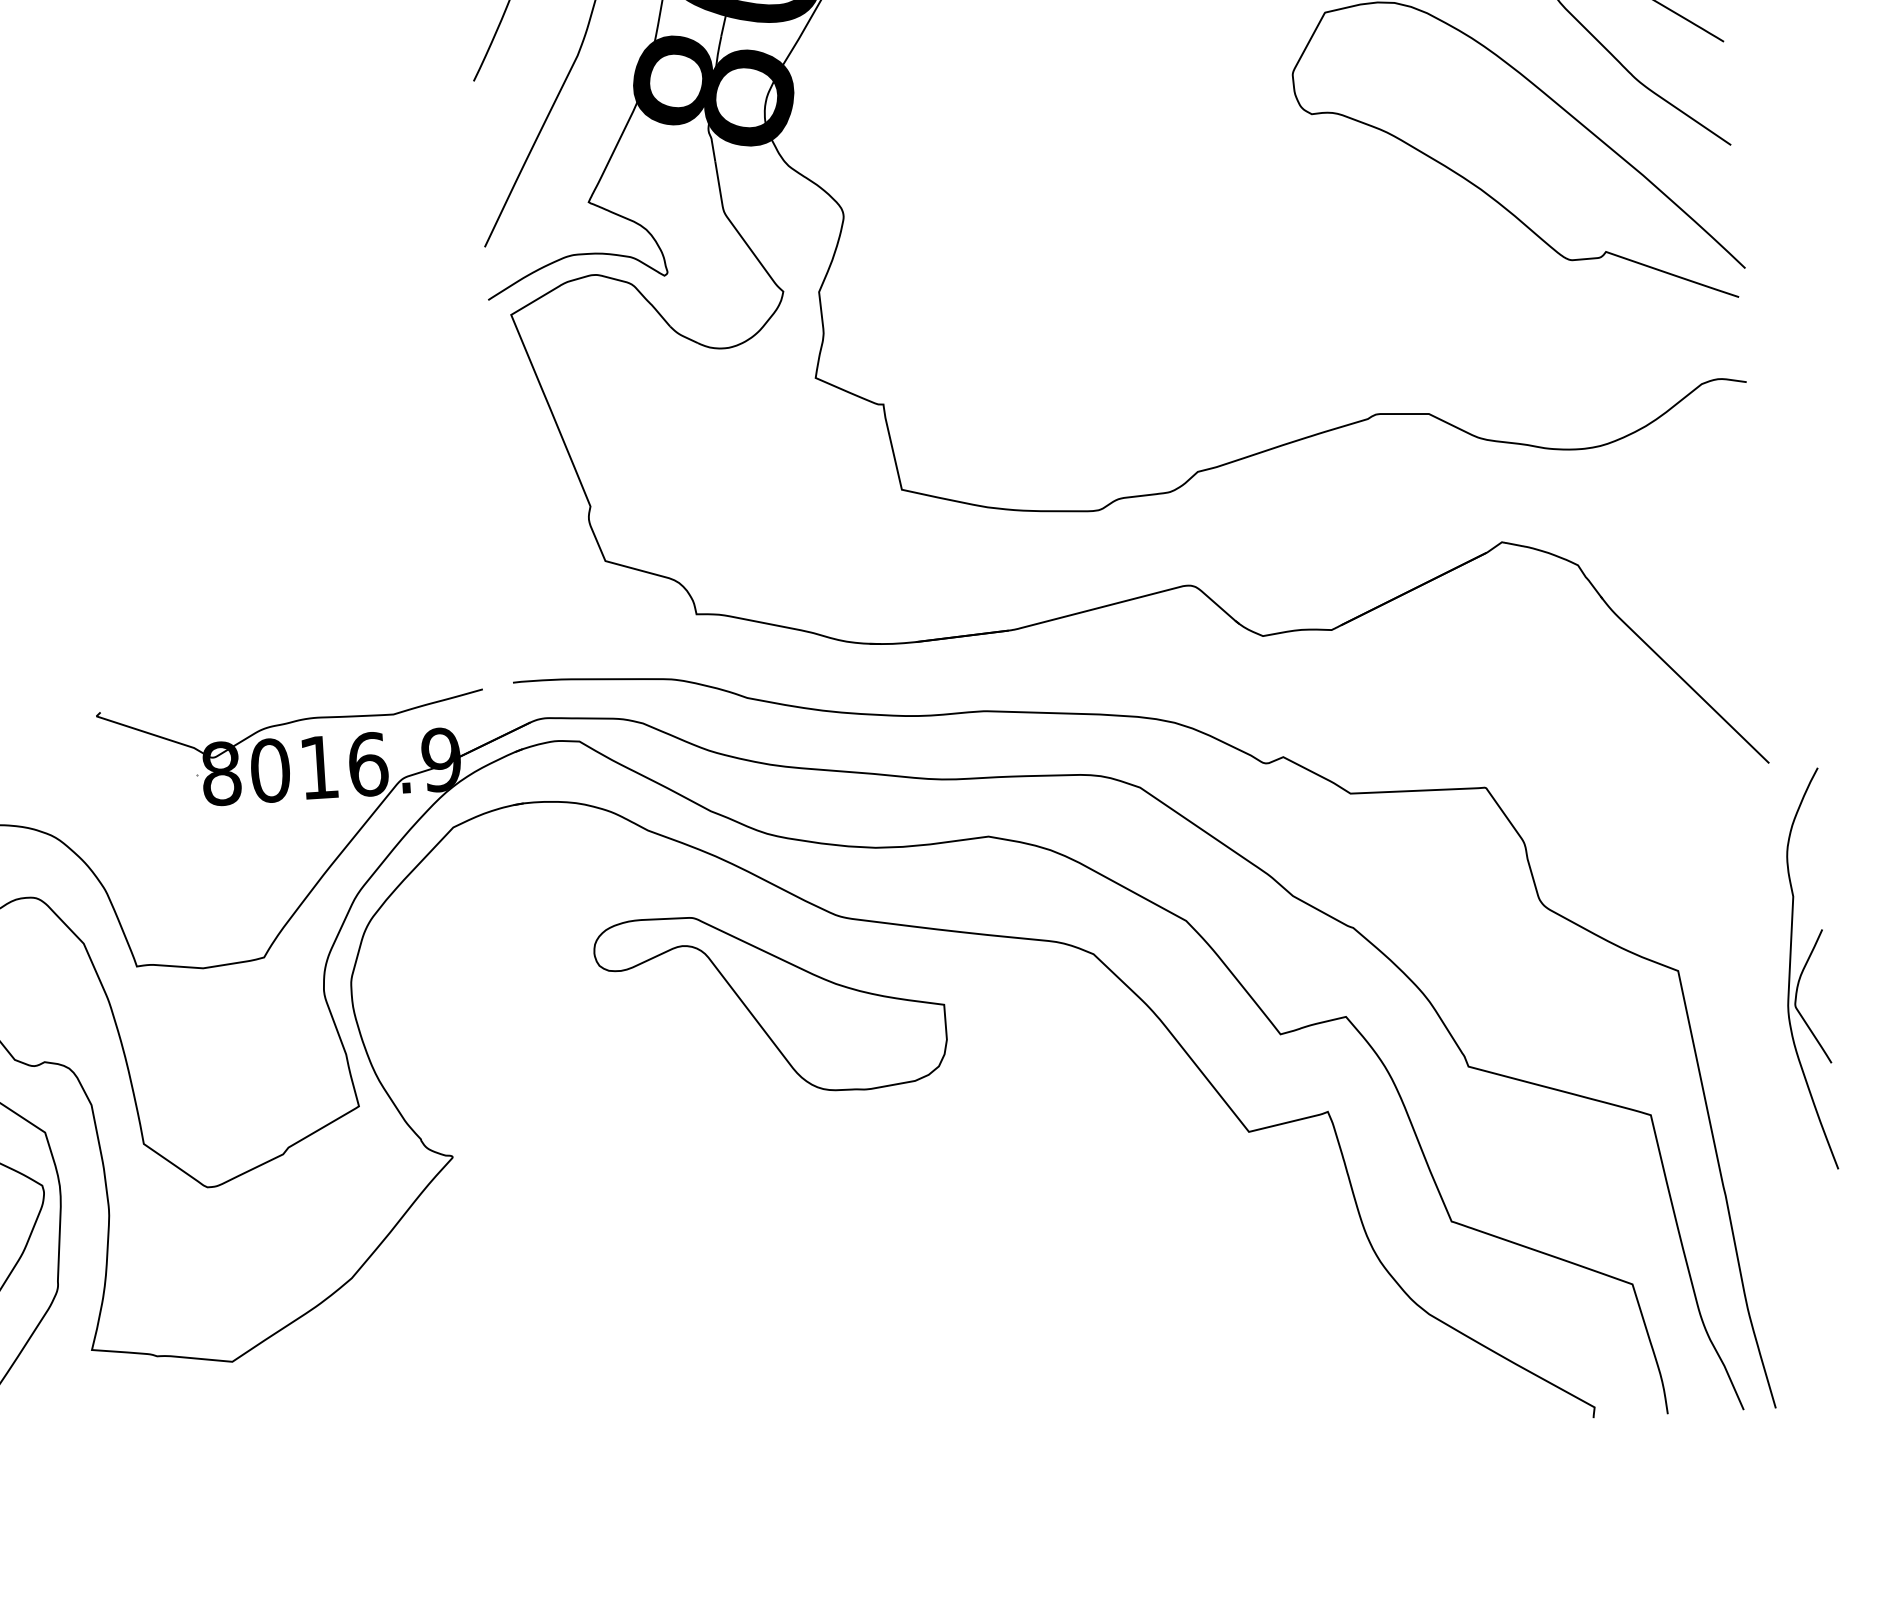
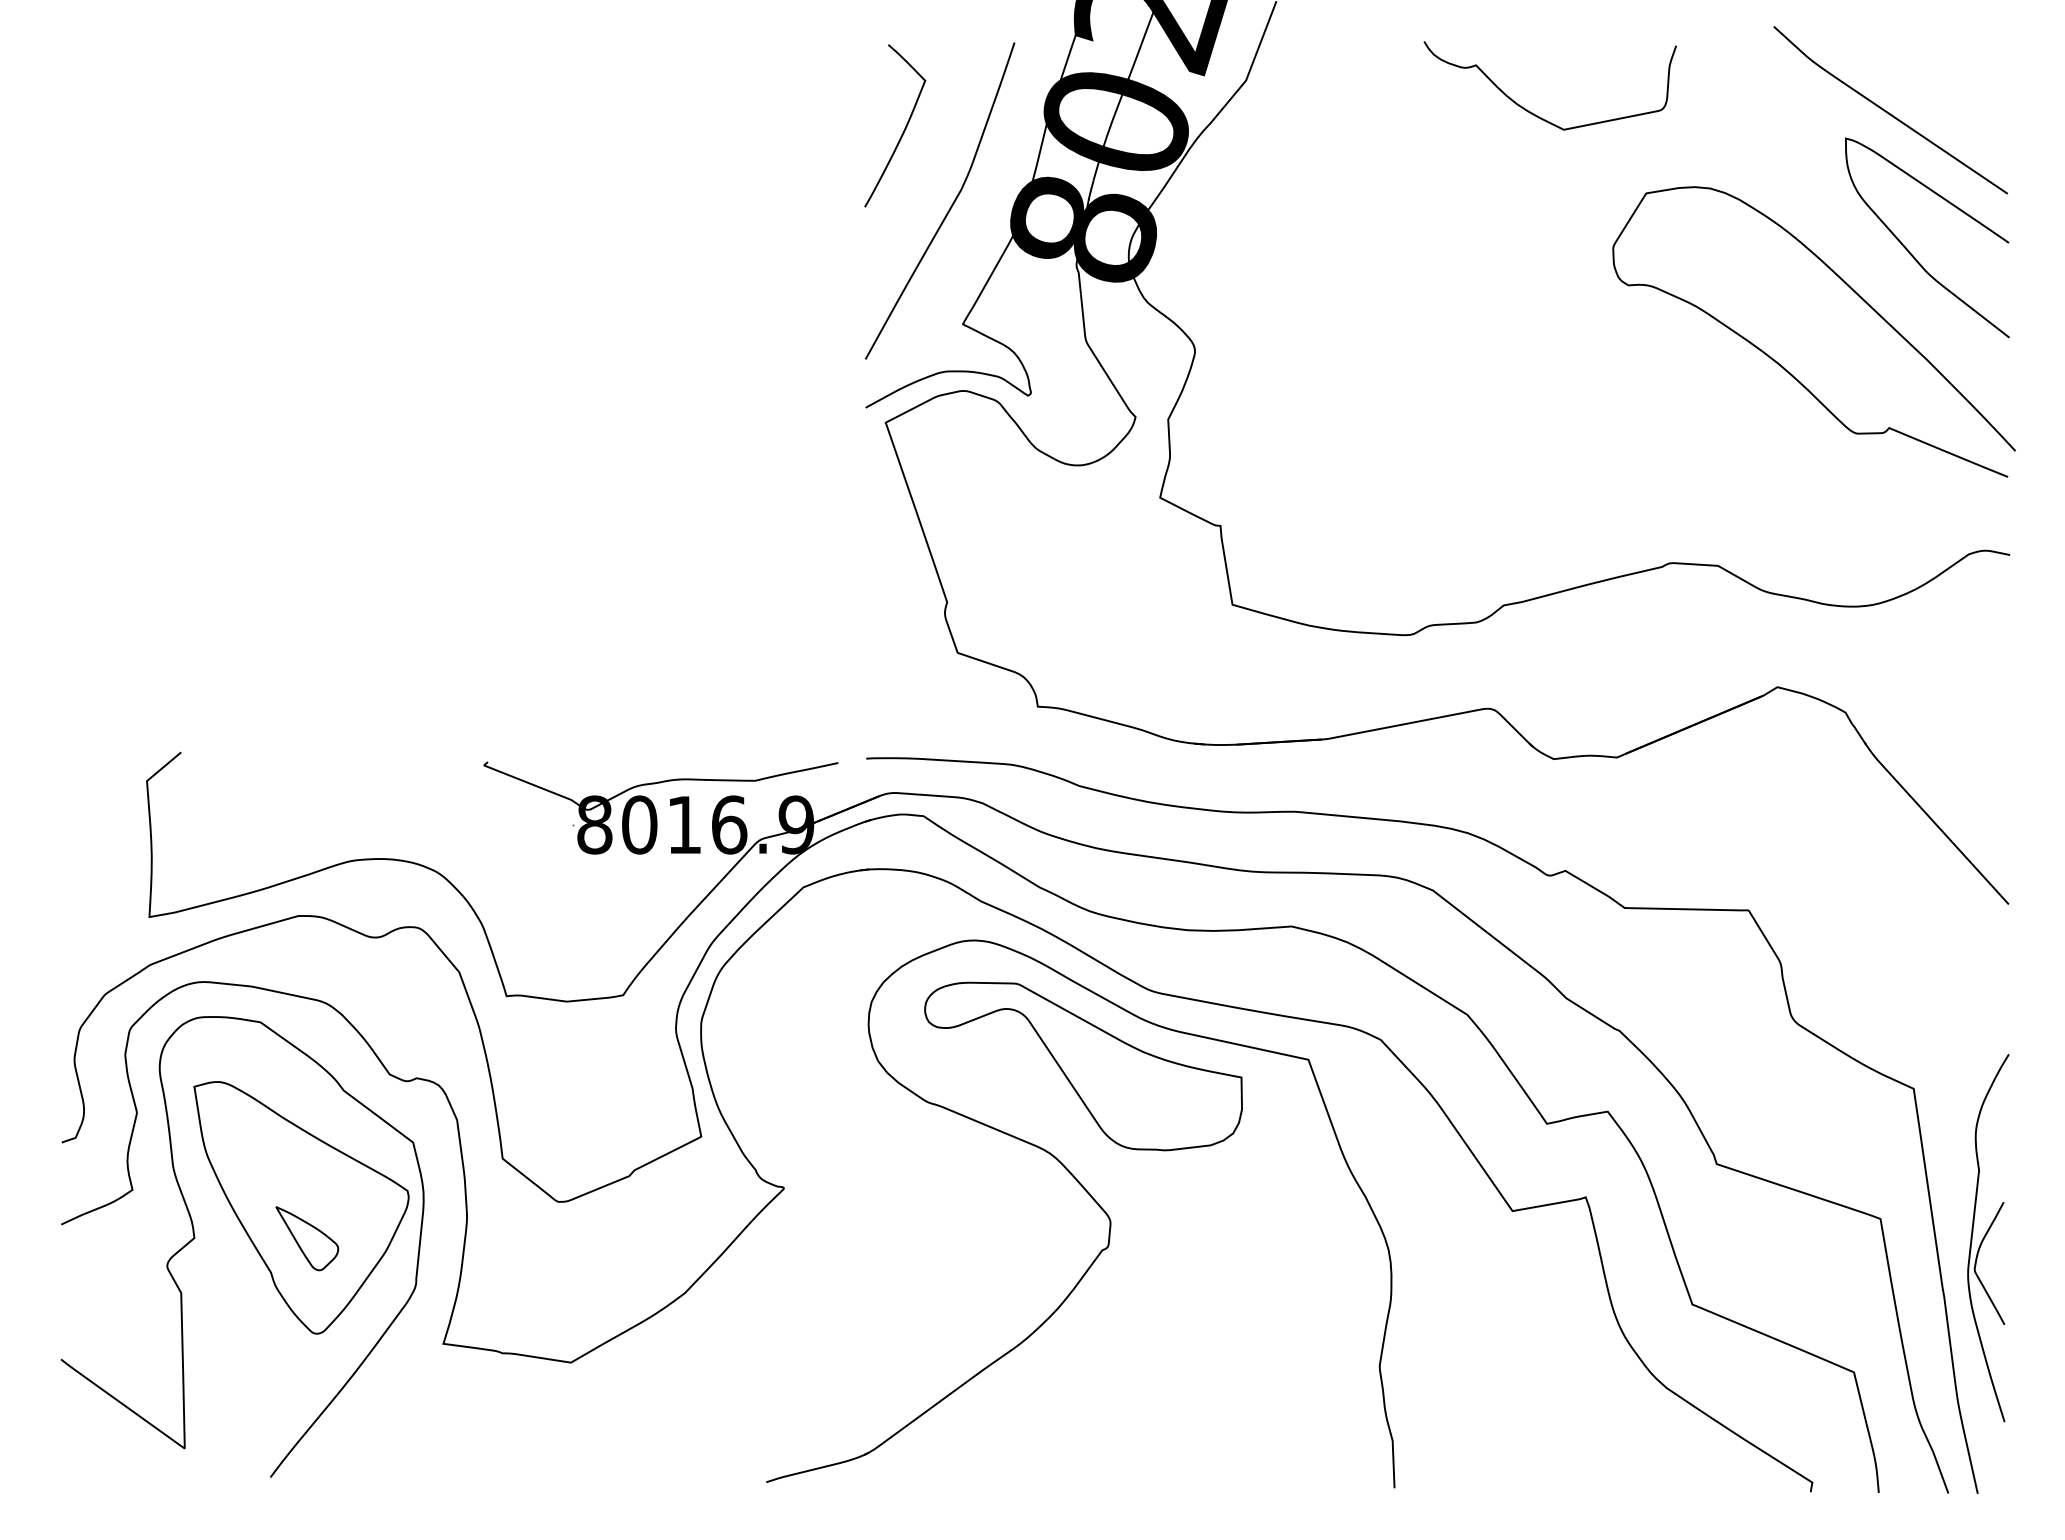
part: (1808, 970) -> (1988, 1238), moved
part: (791, 1149) -> (1093, 1200), added

